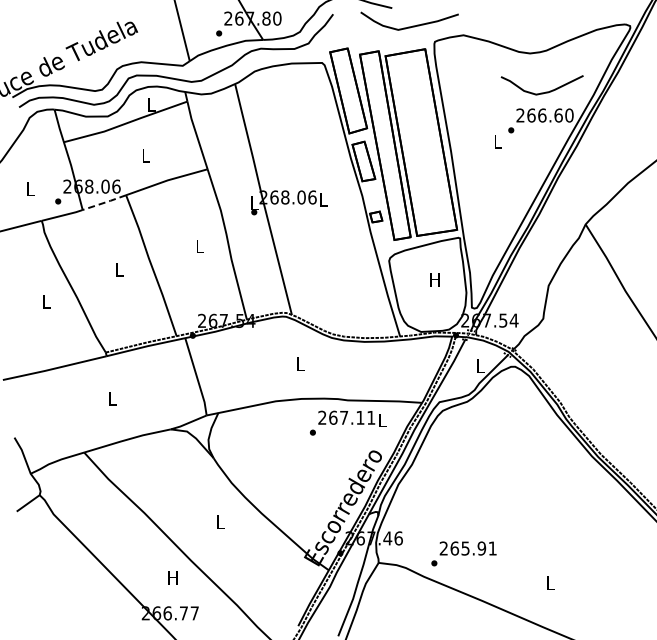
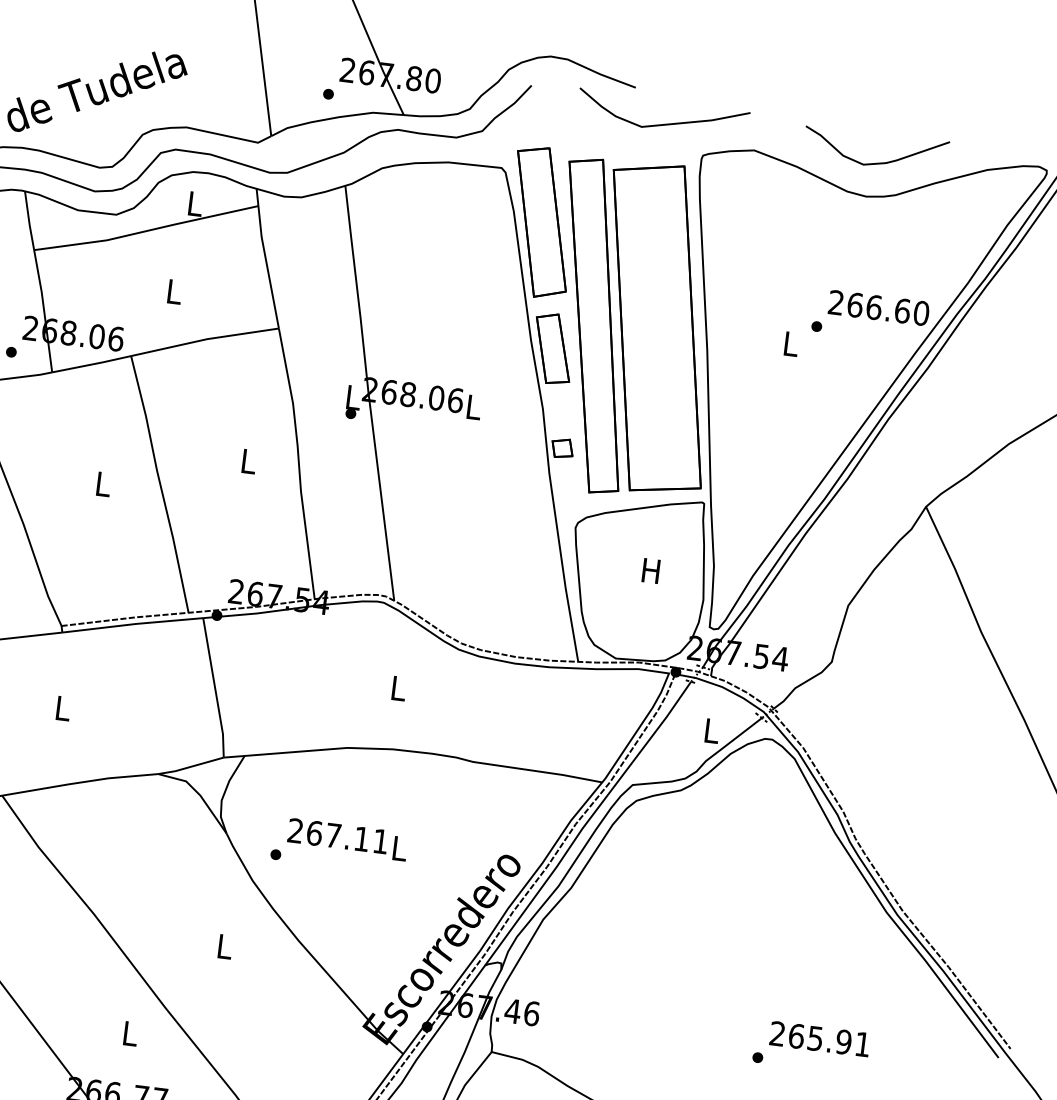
curve: (541, 92) -> (873, 162), moved
line: (104, 202) -> (91, 364), dashed -> solid
text: (347, 422) -> (338, 844), moved
text: (463, 553) -> (810, 1046), moved
text: (172, 577) -> (128, 1032), H -> L

